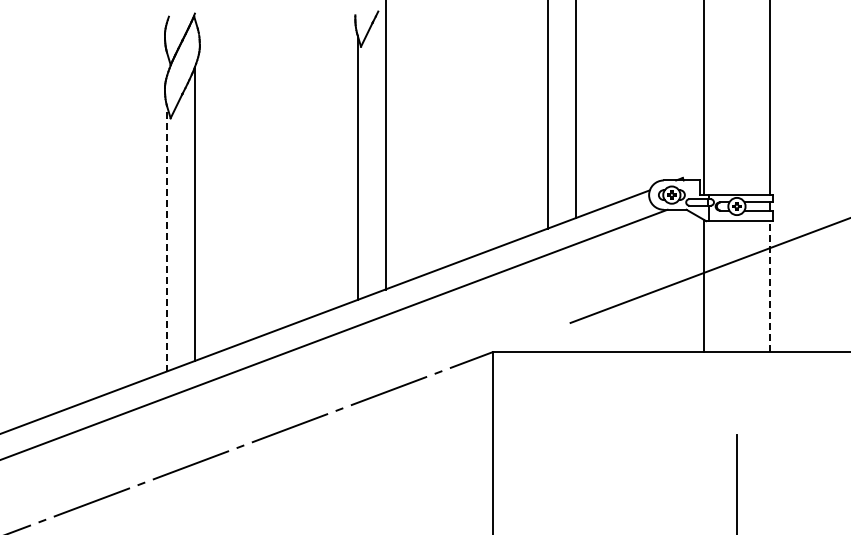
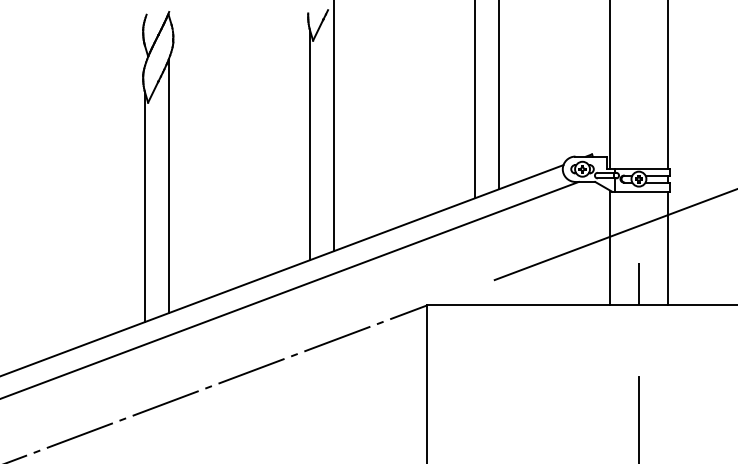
line: (167, 239) -> (145, 207), dashed -> solid
line: (769, 286) -> (667, 248), dashed -> solid
line: (736, 327) -> (638, 284), added

